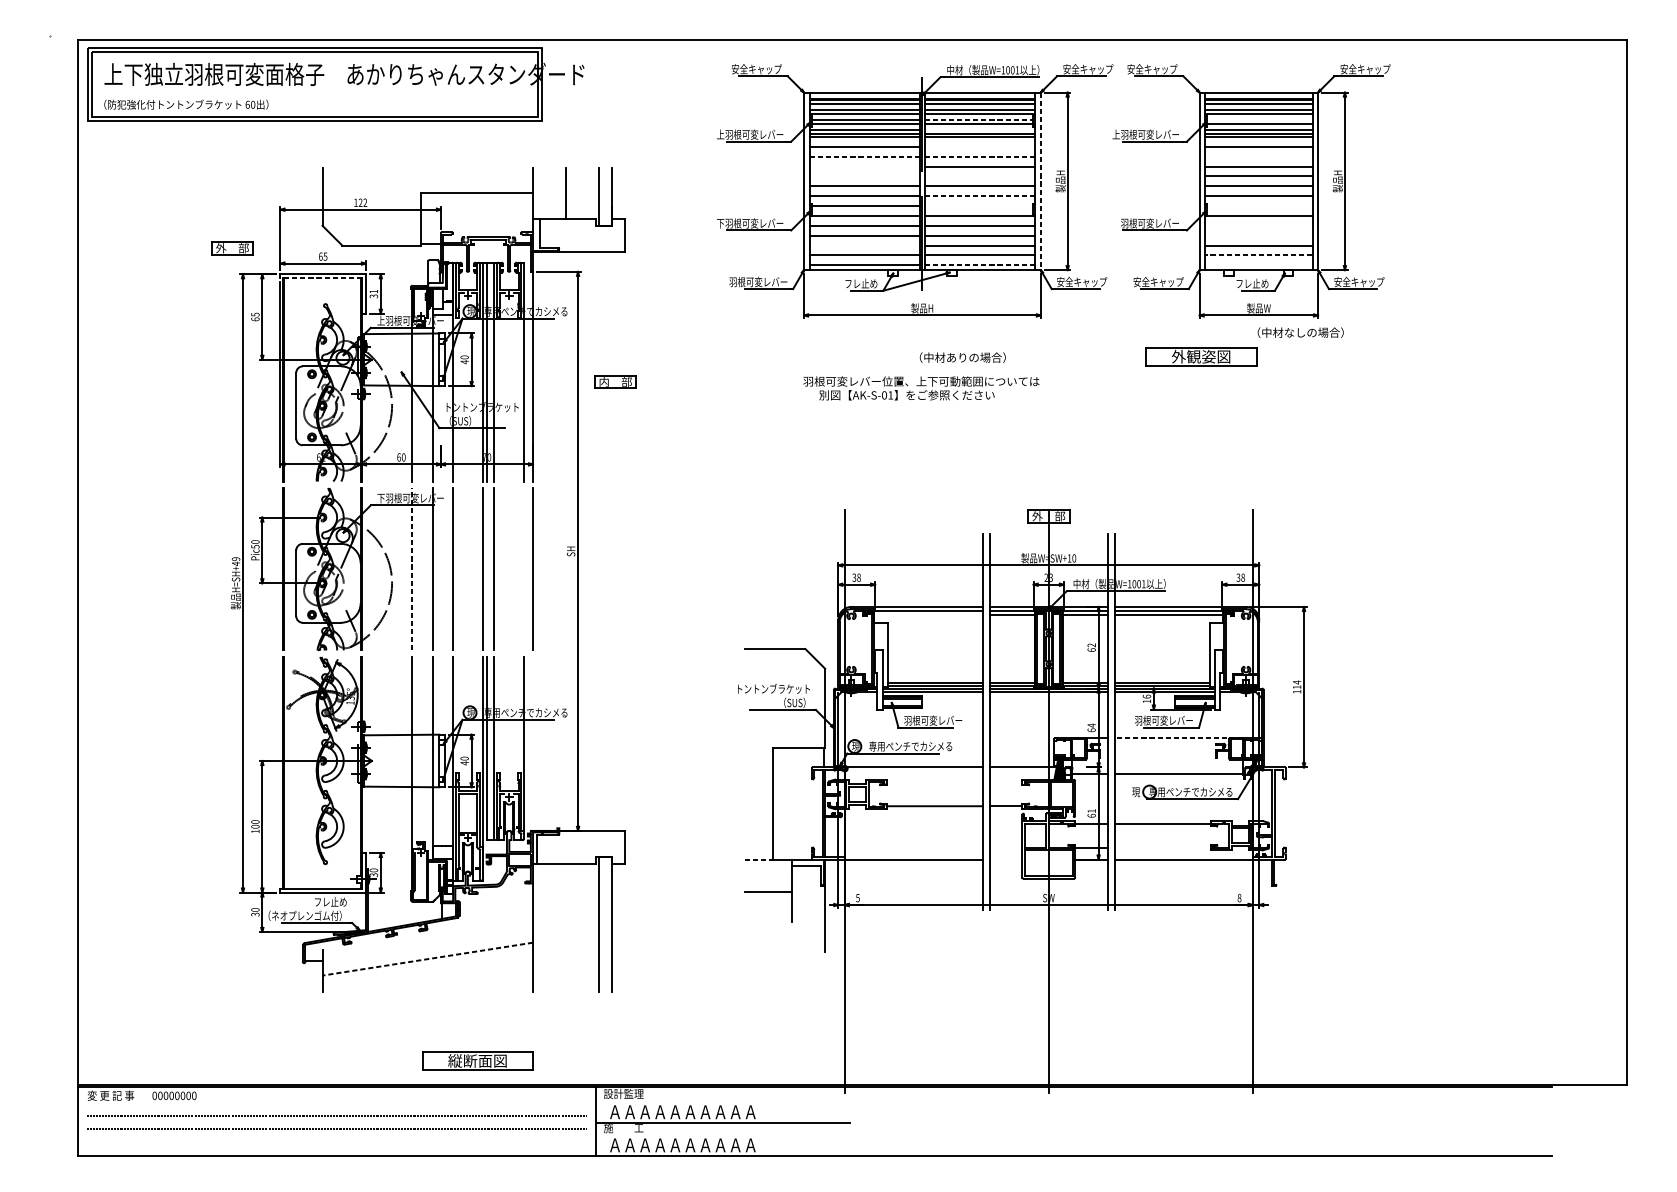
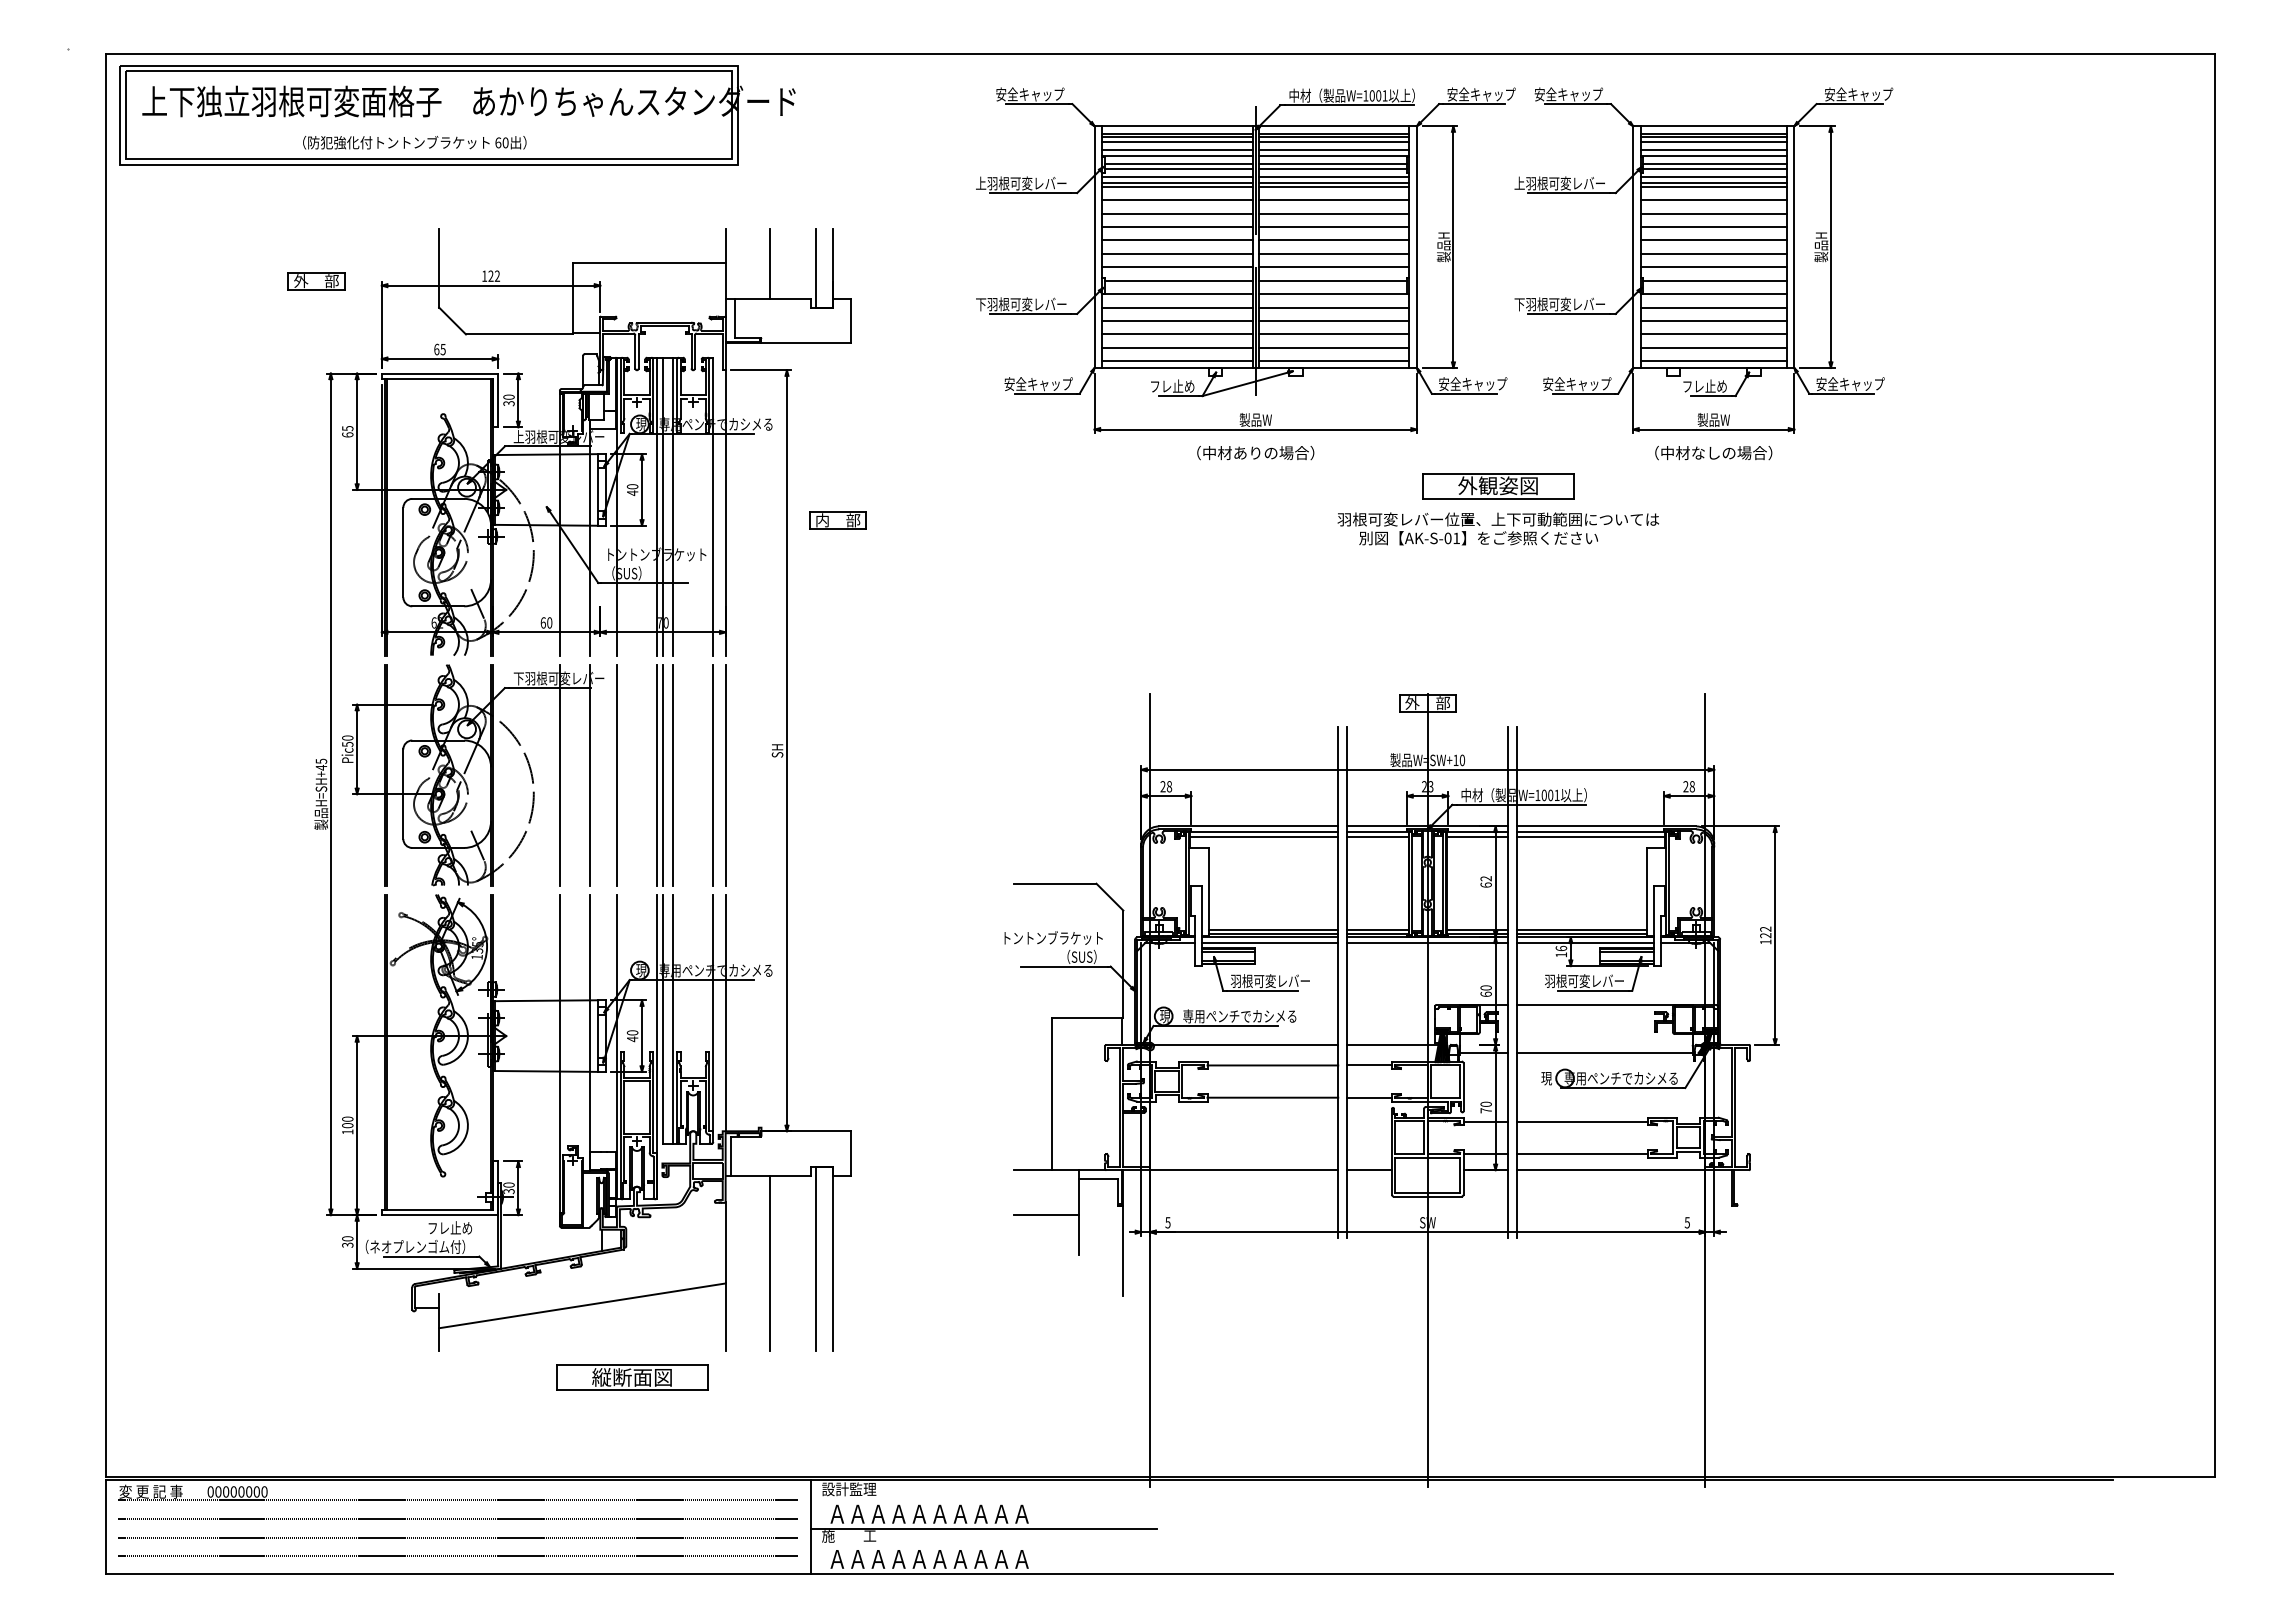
text: (186, 104) -> (414, 142), moved
line: (978, 119) -> (1332, 163), dashed -> solid
line: (1259, 119) -> (1714, 163), added
line: (979, 130) -> (1333, 177), added
line: (979, 147) -> (1333, 200), added
line: (864, 156) -> (1176, 213), dashed -> solid
line: (980, 156) -> (1334, 213), dashed -> solid
line: (1258, 156) -> (1713, 213), added
line: (864, 166) -> (1177, 226), added
line: (864, 176) -> (1177, 240), added
line: (979, 176) -> (1333, 240), added
line: (1040, 181) -> (1416, 247), dashed -> solid
line: (980, 196) -> (1334, 267), dashed -> solid
line: (978, 205) -> (1332, 280), added
line: (1259, 205) -> (1714, 280), added
text: (1116, 223) -> (1519, 304), 羽根可変レバー -> 下羽根可変レバー
line: (1258, 225) -> (1713, 307), added
line: (1258, 235) -> (1713, 320), added
line: (864, 245) -> (1177, 334), added
part: (232, 248) -> (316, 281), moved
line: (1258, 255) -> (1713, 347), dashed -> solid
line: (980, 265) -> (1334, 361), dashed -> solid
line: (1258, 265) -> (1713, 361), added
line: (321, 277) -> (437, 378), dashed -> solid
text: (758, 282) -> (1032, 384), 羽根可変レバー -> 安全キャップ
text: (373, 291) -> (508, 396), 31 -> 30
text: (922, 308) -> (1255, 419), 製品H -> 製品W
text: (1300, 333) -> (1713, 453), moved
text: (962, 357) -> (1255, 453), moved
part: (1201, 357) -> (1498, 486), moved
text: (920, 388) -> (1497, 528), moved
text: (235, 558) -> (320, 760), H=SH+49 -> H=SH+45
line: (411, 568) -> (560, 774), dashed -> solid
line: (487, 568) -> (663, 774), added
line: (523, 569) -> (712, 775), added
text: (853, 577) -> (1162, 786), 38 -> 28
text: (1238, 577) -> (1685, 786), 38 -> 28
line: (928, 614) -> (1264, 836), added
text: (1296, 684) -> (1765, 932), 114 -> 122
text: (1091, 725) -> (1485, 987), 64 -> 60
line: (1179, 737) -> (1605, 1004), dashed -> solid
line: (532, 743) -> (725, 1012), added
line: (934, 782) -> (1272, 1065), added
line: (1005, 782) -> (1369, 1065), added
text: (1091, 813) -> (1485, 1107), 61 -> 70
line: (1162, 847) -> (1582, 1153), added
line: (758, 859) -> (1032, 1170), dashed -> solid
line: (1005, 859) -> (1369, 1170), added
text: (1238, 897) -> (1686, 1222), 8 -> 5
line: (565, 928) -> (770, 1263), added
line: (427, 958) -> (582, 1305), dashed -> solid
part: (477, 1061) -> (632, 1377), moved
line: (336, 1102) -> (458, 1500), added
line: (336, 1143) -> (458, 1556), added

